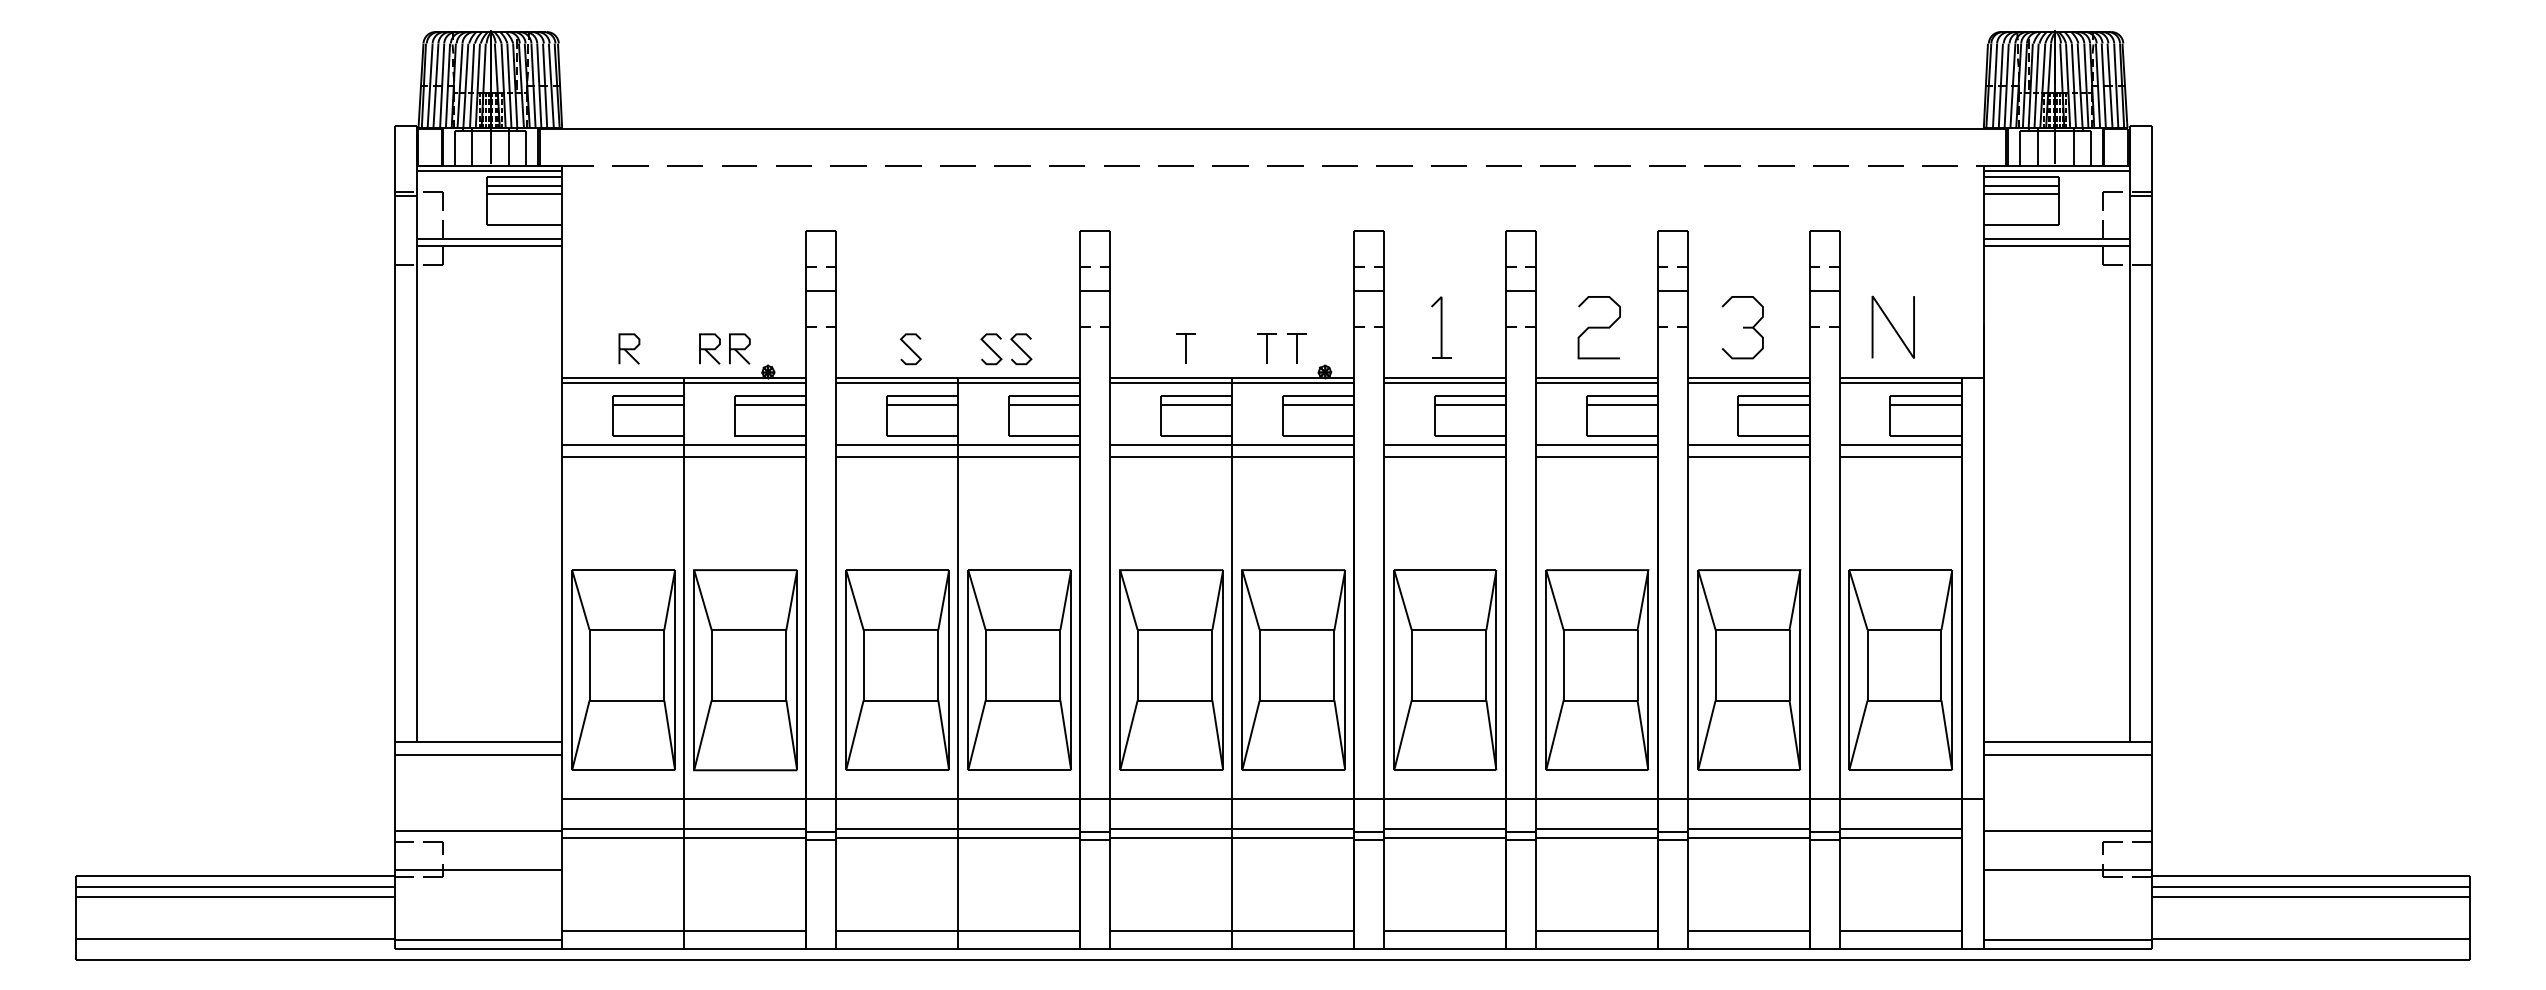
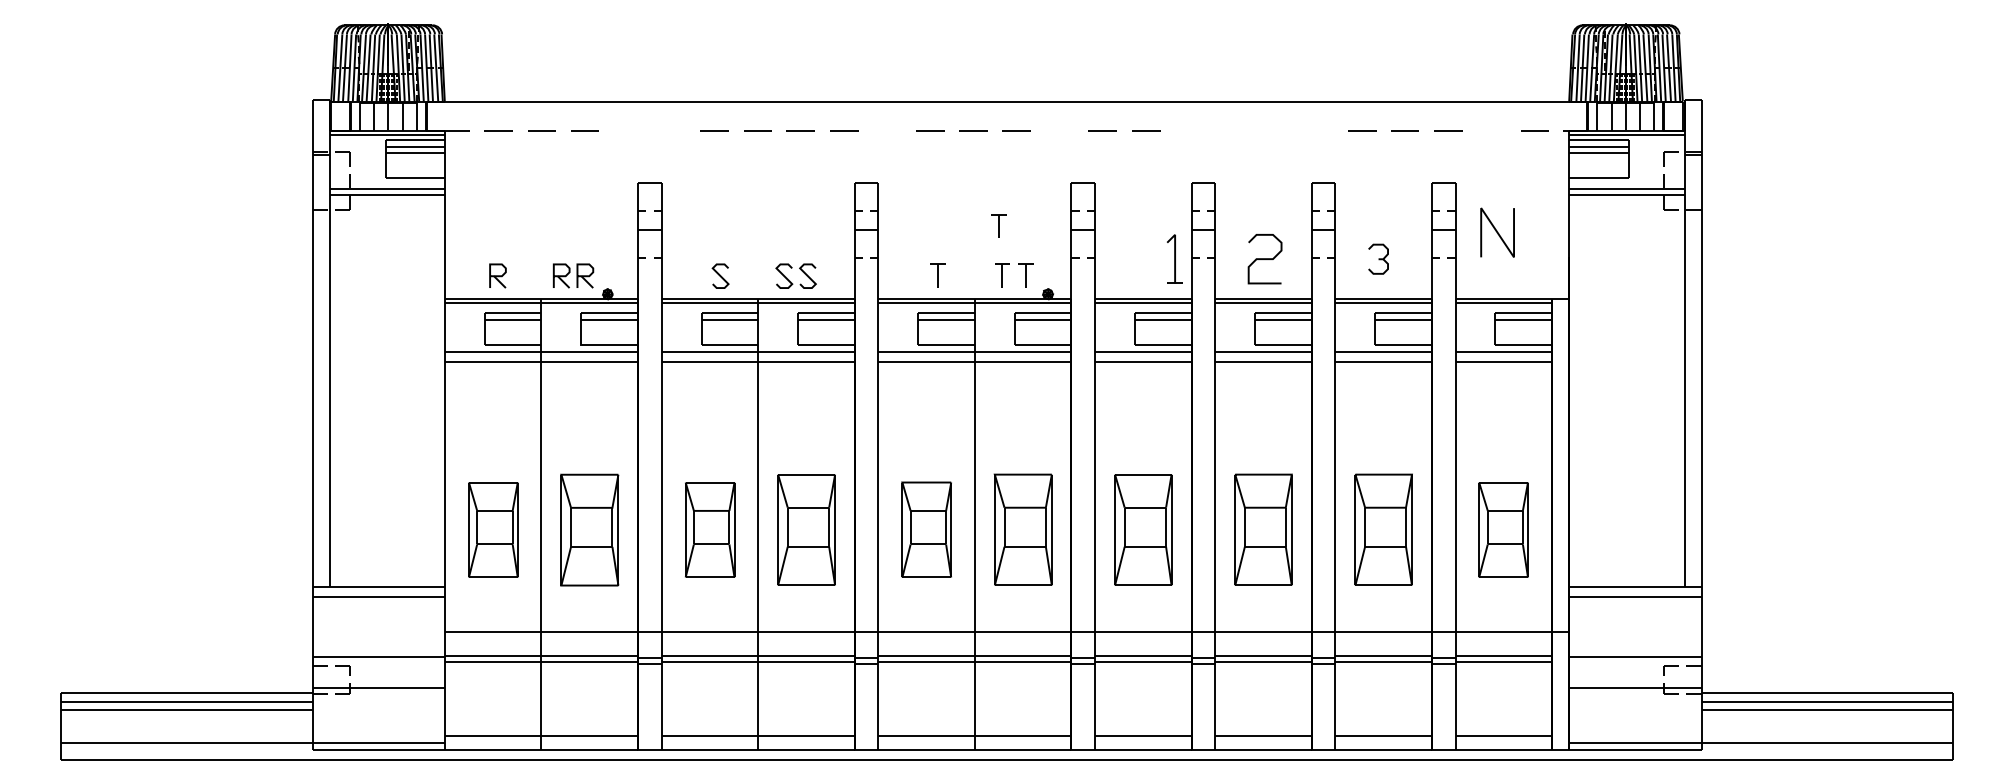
line: (793, 165) -> (627, 130), removed
line: (848, 165) -> (671, 130), removed
line: (1121, 165) -> (887, 130), removed
line: (1339, 165) -> (1059, 130), removed
line: (1503, 165) -> (1189, 130), removed
line: (1557, 165) -> (1232, 130), removed
line: (1612, 165) -> (1275, 130), removed
line: (1667, 165) -> (1319, 130), removed
line: (1885, 165) -> (1491, 130), removed
part: (1262, 285) -> (998, 225), added
curve: (1892, 326) -> (1496, 232), moved
part: (1441, 327) -> (1175, 259), moved
part: (1742, 327) -> (1378, 259), size x0.6
part: (623, 669) -> (493, 529), size x0.6
part: (897, 669) -> (710, 529), size x0.6
part: (1019, 669) -> (806, 529), size x0.7
part: (1171, 669) -> (926, 529), size x0.6
part: (1293, 669) -> (1023, 529), size x0.7
part: (1445, 669) -> (1143, 529), size x0.7
part: (1597, 669) -> (1263, 529), size x0.7
part: (1749, 669) -> (1383, 529), size x0.7
part: (1900, 669) -> (1503, 529), size x0.6
part: (745, 670) -> (589, 530), size x0.7

